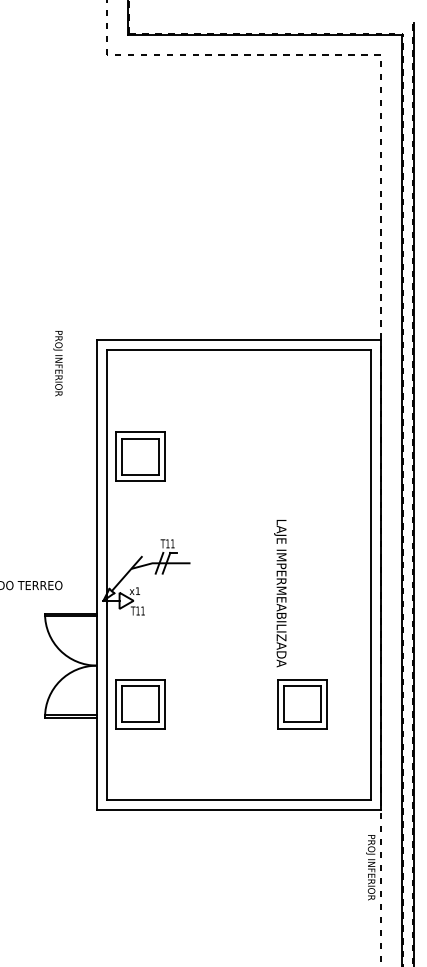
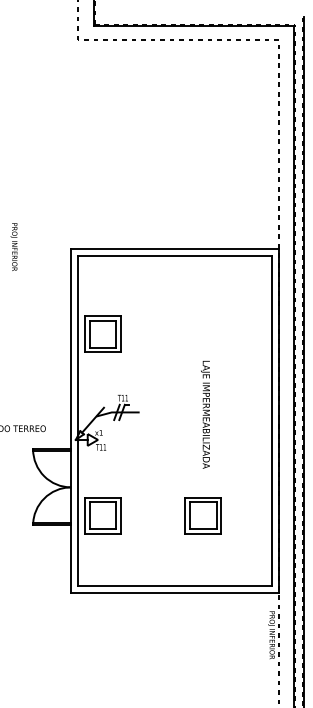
text: (57, 363) -> (13, 247), moved
text: (280, 593) -> (205, 414), moved
part: (302, 704) -> (203, 515), moved

